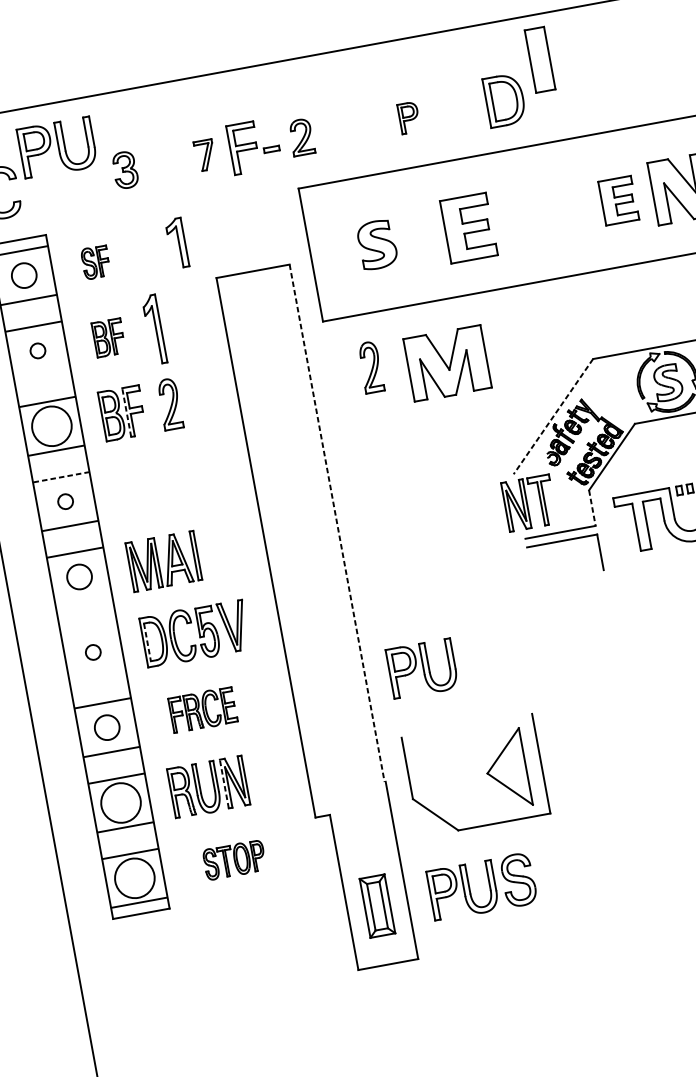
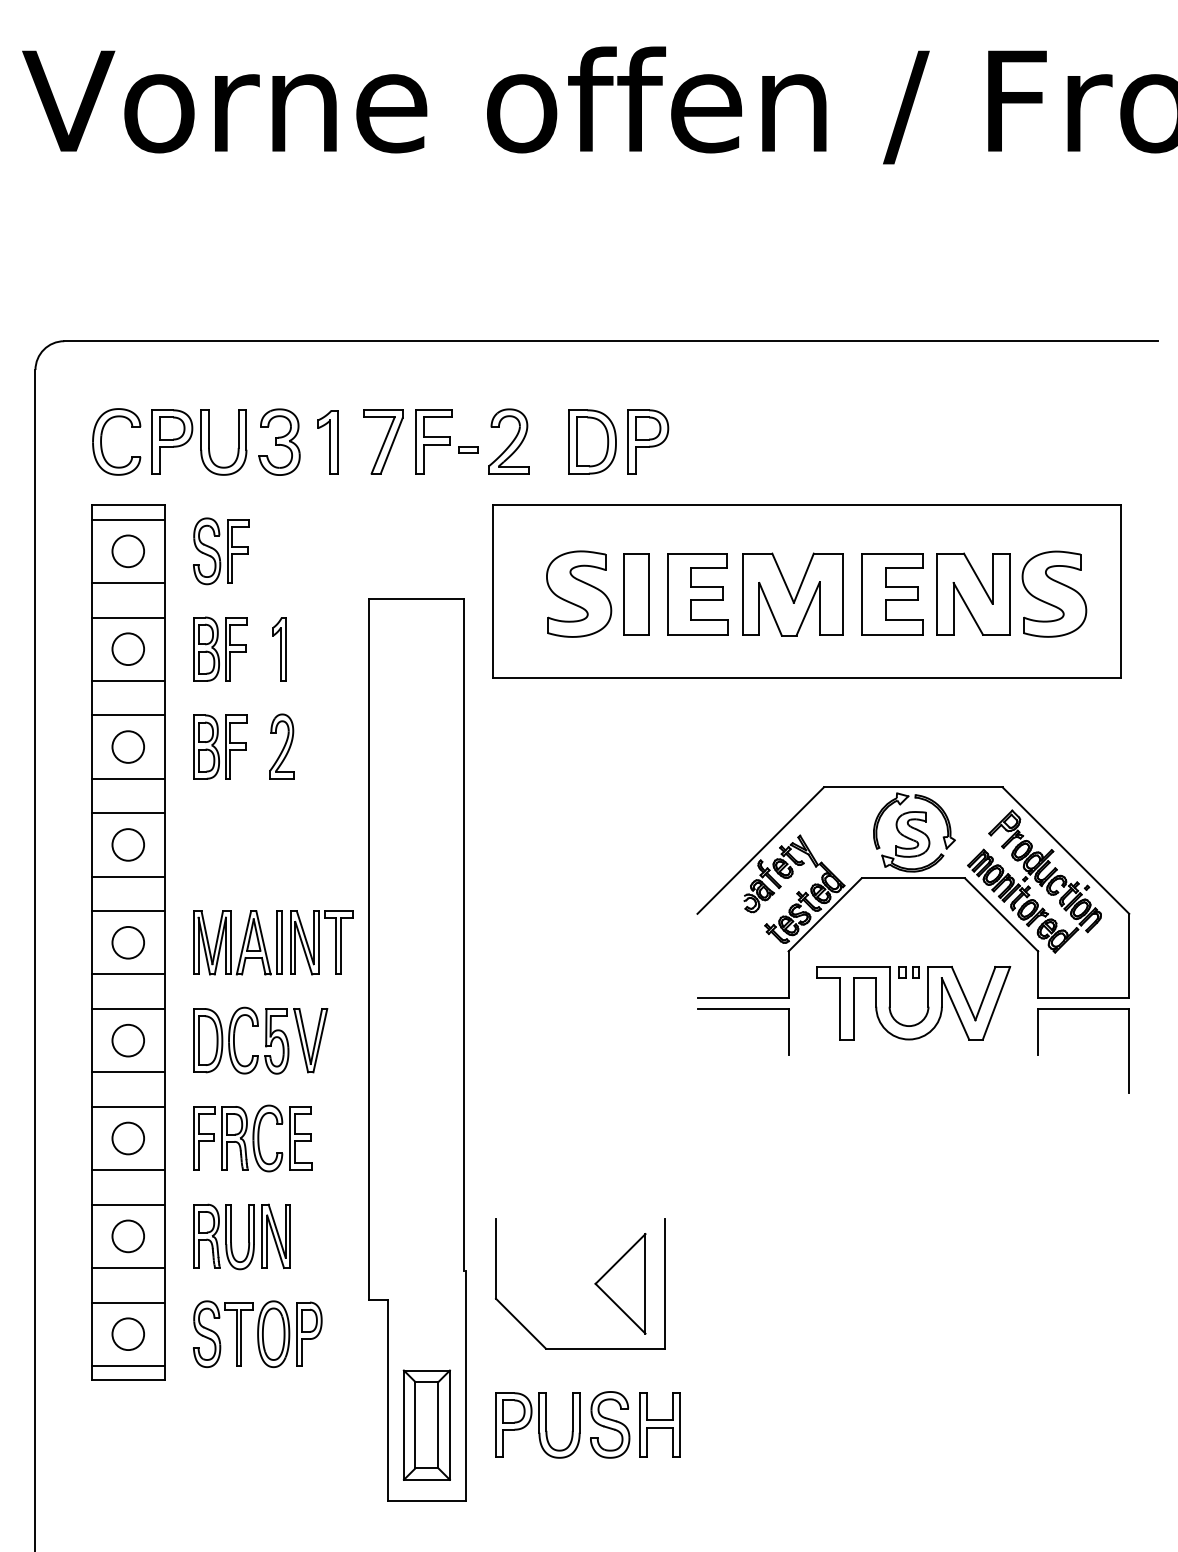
part: (540, 60) -> (636, 594), moved
part: (504, 100) -> (592, 441), moved
part: (409, 117) -> (648, 441), size x1.67
part: (301, 137) -> (508, 441), size x1.43
part: (57, 147) -> (199, 442), moved
part: (205, 155) -> (383, 441), size x1.67
part: (125, 169) -> (279, 441), size x1.43
part: (618, 200) -> (892, 594), size x1.43
part: (176, 243) -> (327, 442), moved
part: (377, 244) -> (579, 593), size x1.43
part: (96, 262) -> (221, 551), size x1.67
part: (154, 329) -> (279, 649), size x0.71
part: (108, 337) -> (220, 648), size x1.43
circle: (37, 350) -> (127, 648), size x1.67
part: (447, 363) -> (792, 594), moved
part: (370, 367) -> (542, 746), removed
line: (42, 375) -> (128, 680), added
line: (126, 412) -> (225, 747), dashed -> solid
line: (553, 416) -> (760, 850), dashed -> solid
circle: (51, 425) -> (128, 746), size x0.62
line: (61, 477) -> (128, 813), dashed -> solid
circle: (65, 501) -> (127, 844), size x1.67
part: (529, 502) -> (321, 942), moved
line: (592, 508) -> (788, 975), dashed -> solid
line: (337, 523) -> (464, 935), dashed -> solid
line: (84, 601) -> (128, 974), added
line: (89, 628) -> (128, 1009), added
line: (147, 643) -> (198, 1041), dashed -> solid
circle: (92, 652) -> (127, 1040), size x1.67
part: (422, 669) -> (537, 1137), removed
line: (98, 676) -> (128, 1072), added
part: (202, 710) -> (252, 1138), size x1.43
line: (224, 784) -> (262, 1236), dashed -> solid
circle: (121, 803) -> (128, 1236), size x0.62
part: (234, 860) -> (257, 1334), size x1.67
part: (556, 872) -> (659, 1424), added
circle: (135, 878) -> (128, 1334), size x0.62
part: (377, 905) -> (426, 1424), size x1.43

